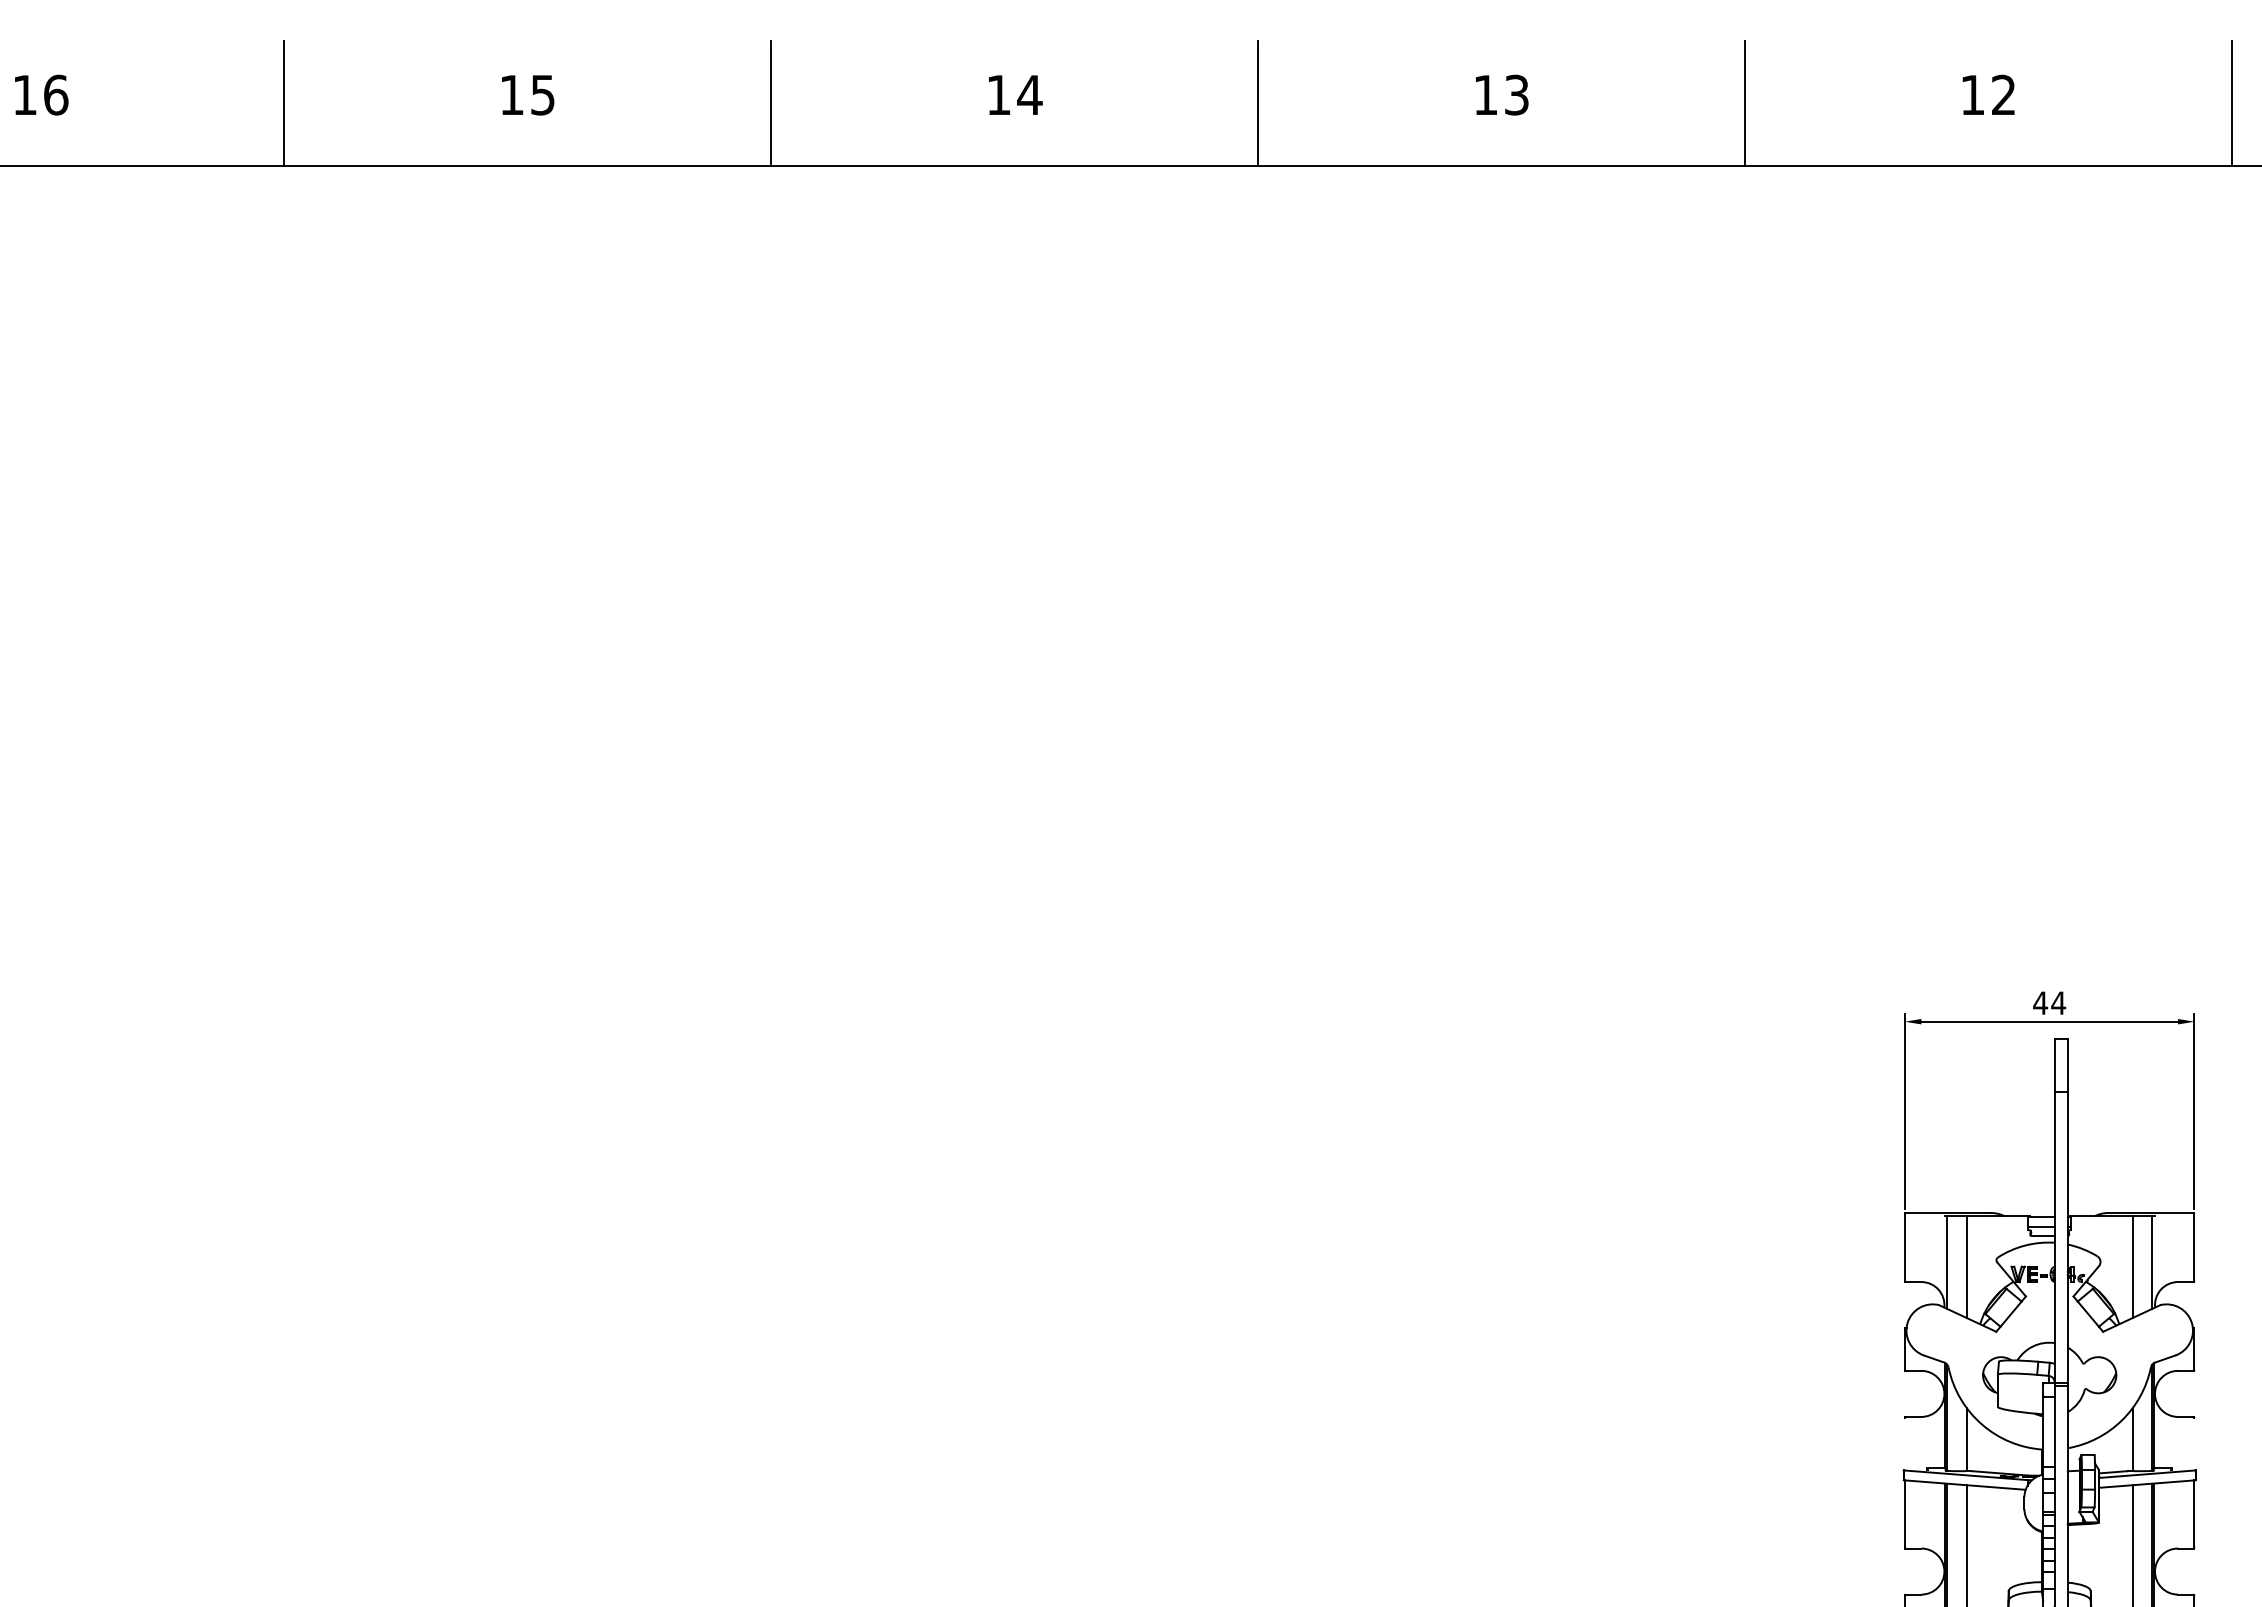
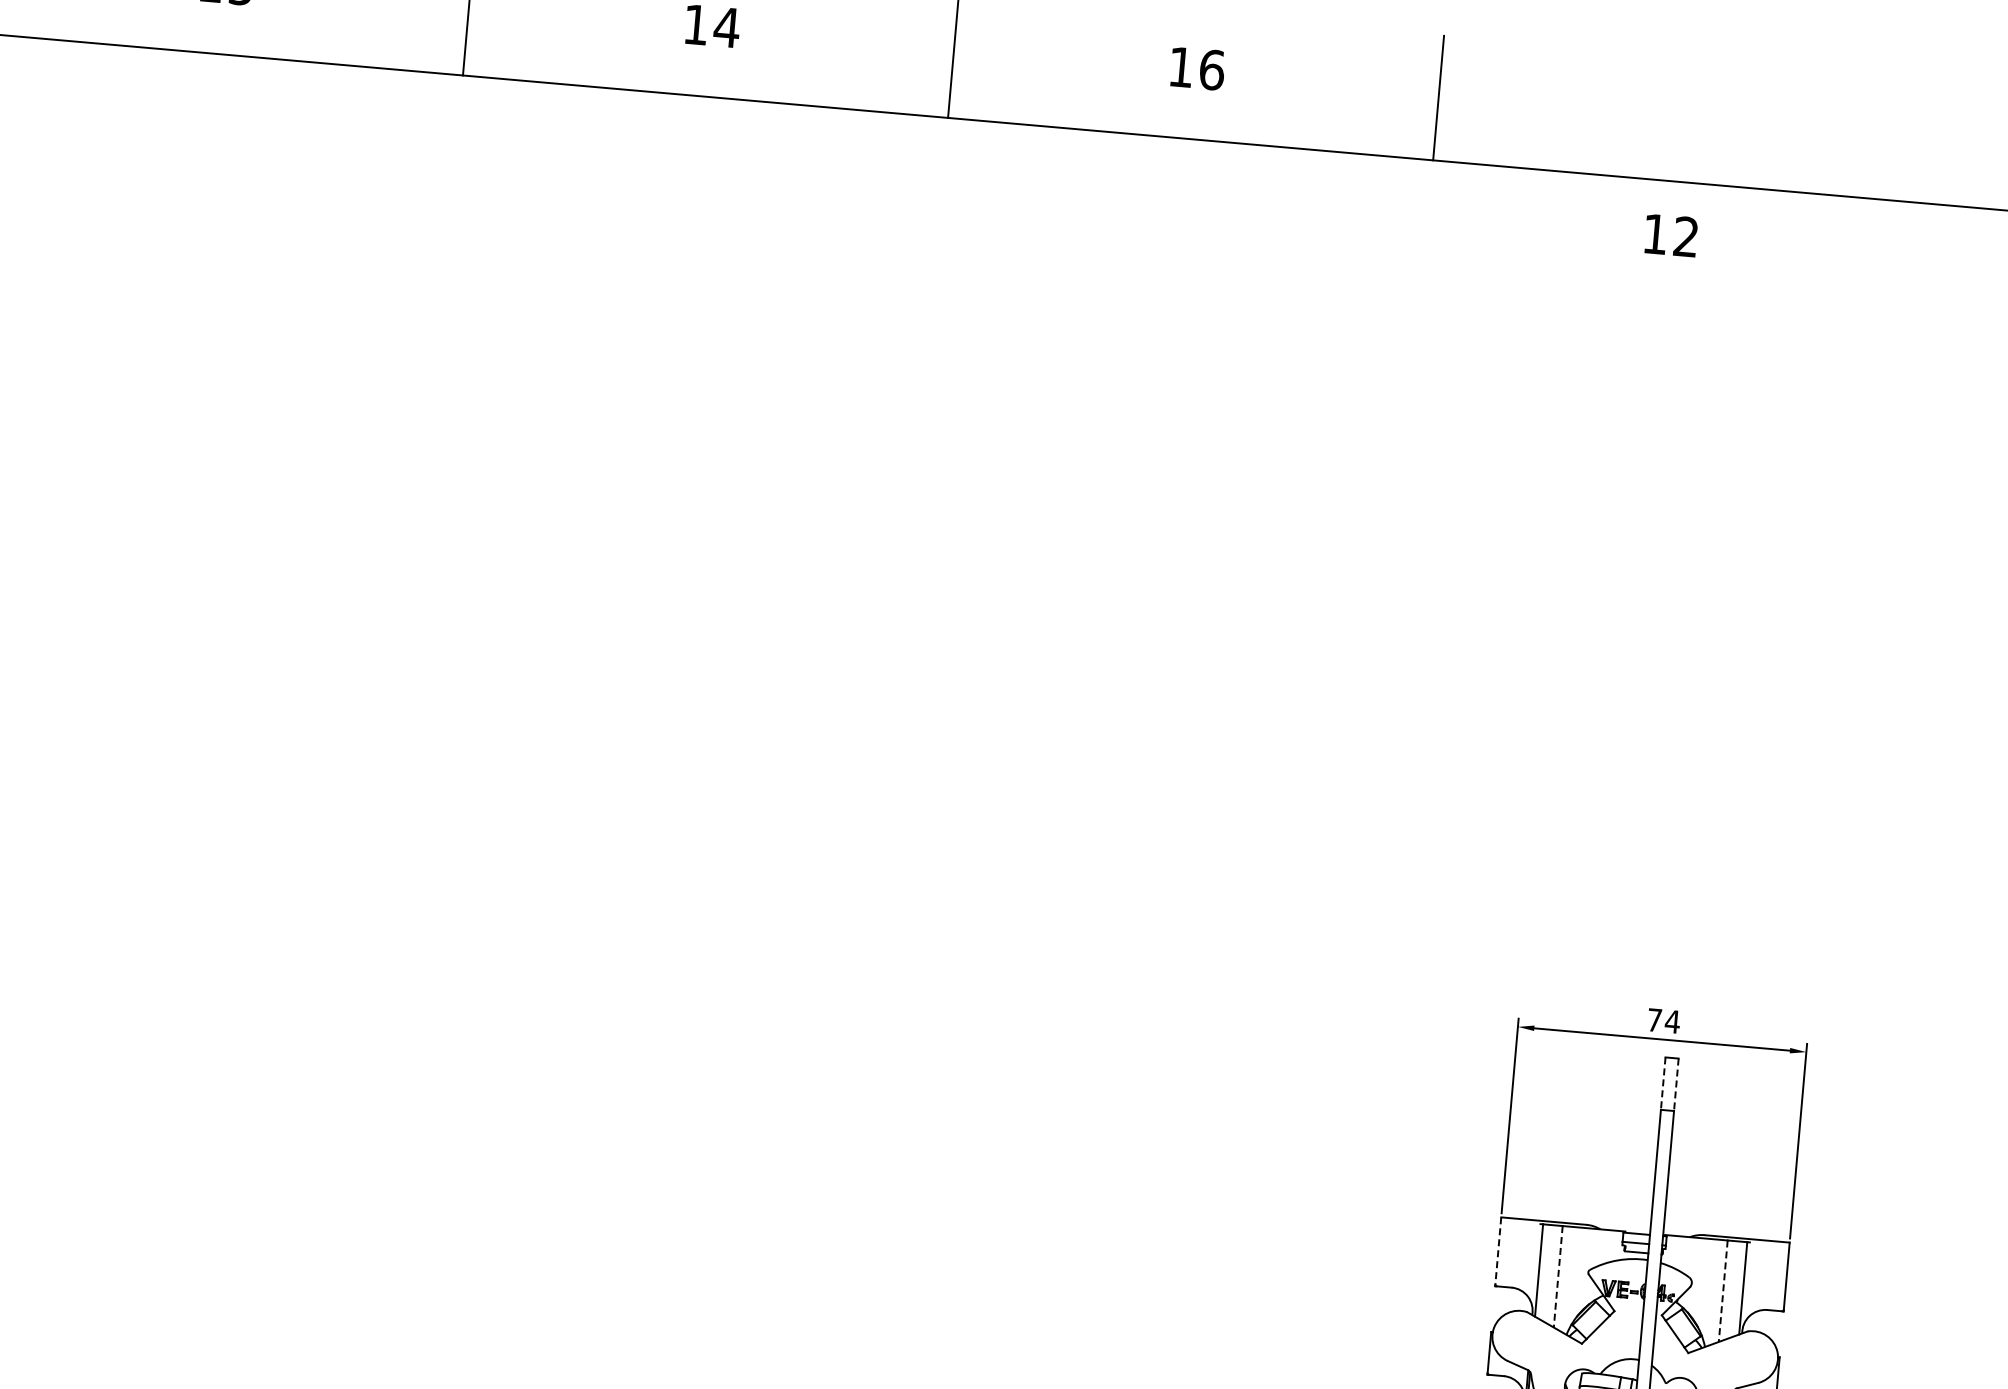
text: (1517, 94) -> (1212, 69), 13 -> 16
text: (1988, 94) -> (1671, 234), moved
line: (2231, 102) -> (1923, 139), removed
text: (2040, 1002) -> (1654, 1019), 44 -> 74
line: (2054, 1066) -> (1663, 1084), solid -> dashed
line: (2067, 1066) -> (1675, 1085), solid -> dashed
line: (1904, 1246) -> (1497, 1250), solid -> dashed
line: (1966, 1267) -> (1557, 1277), solid -> dashed
line: (2132, 1267) -> (1723, 1291), solid -> dashed

